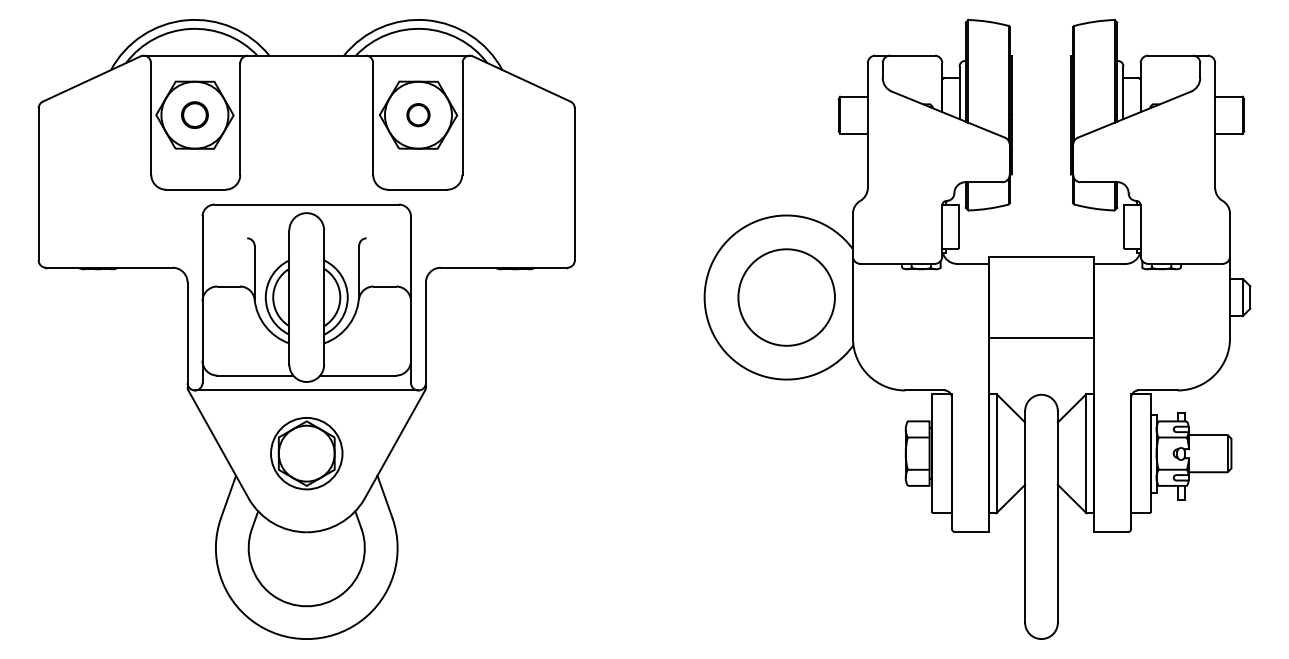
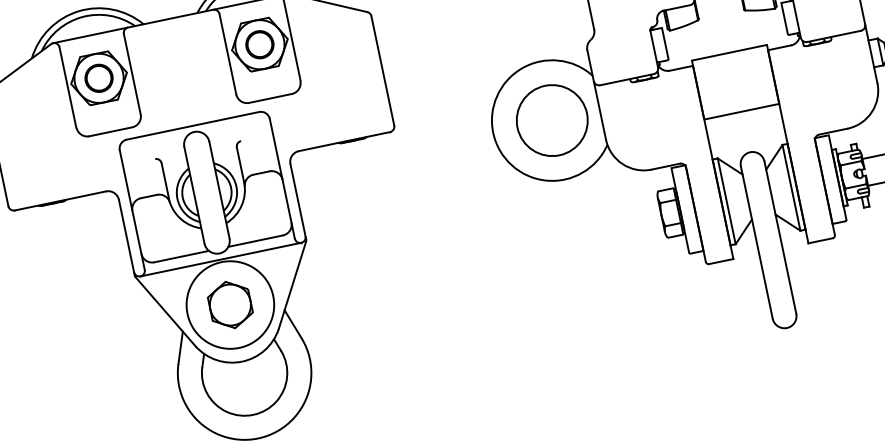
part: (194, 114) -> (98, 77), size x1.43
part: (418, 114) -> (259, 44), size x1.67
circle: (306, 453) -> (230, 304), size x1.67

